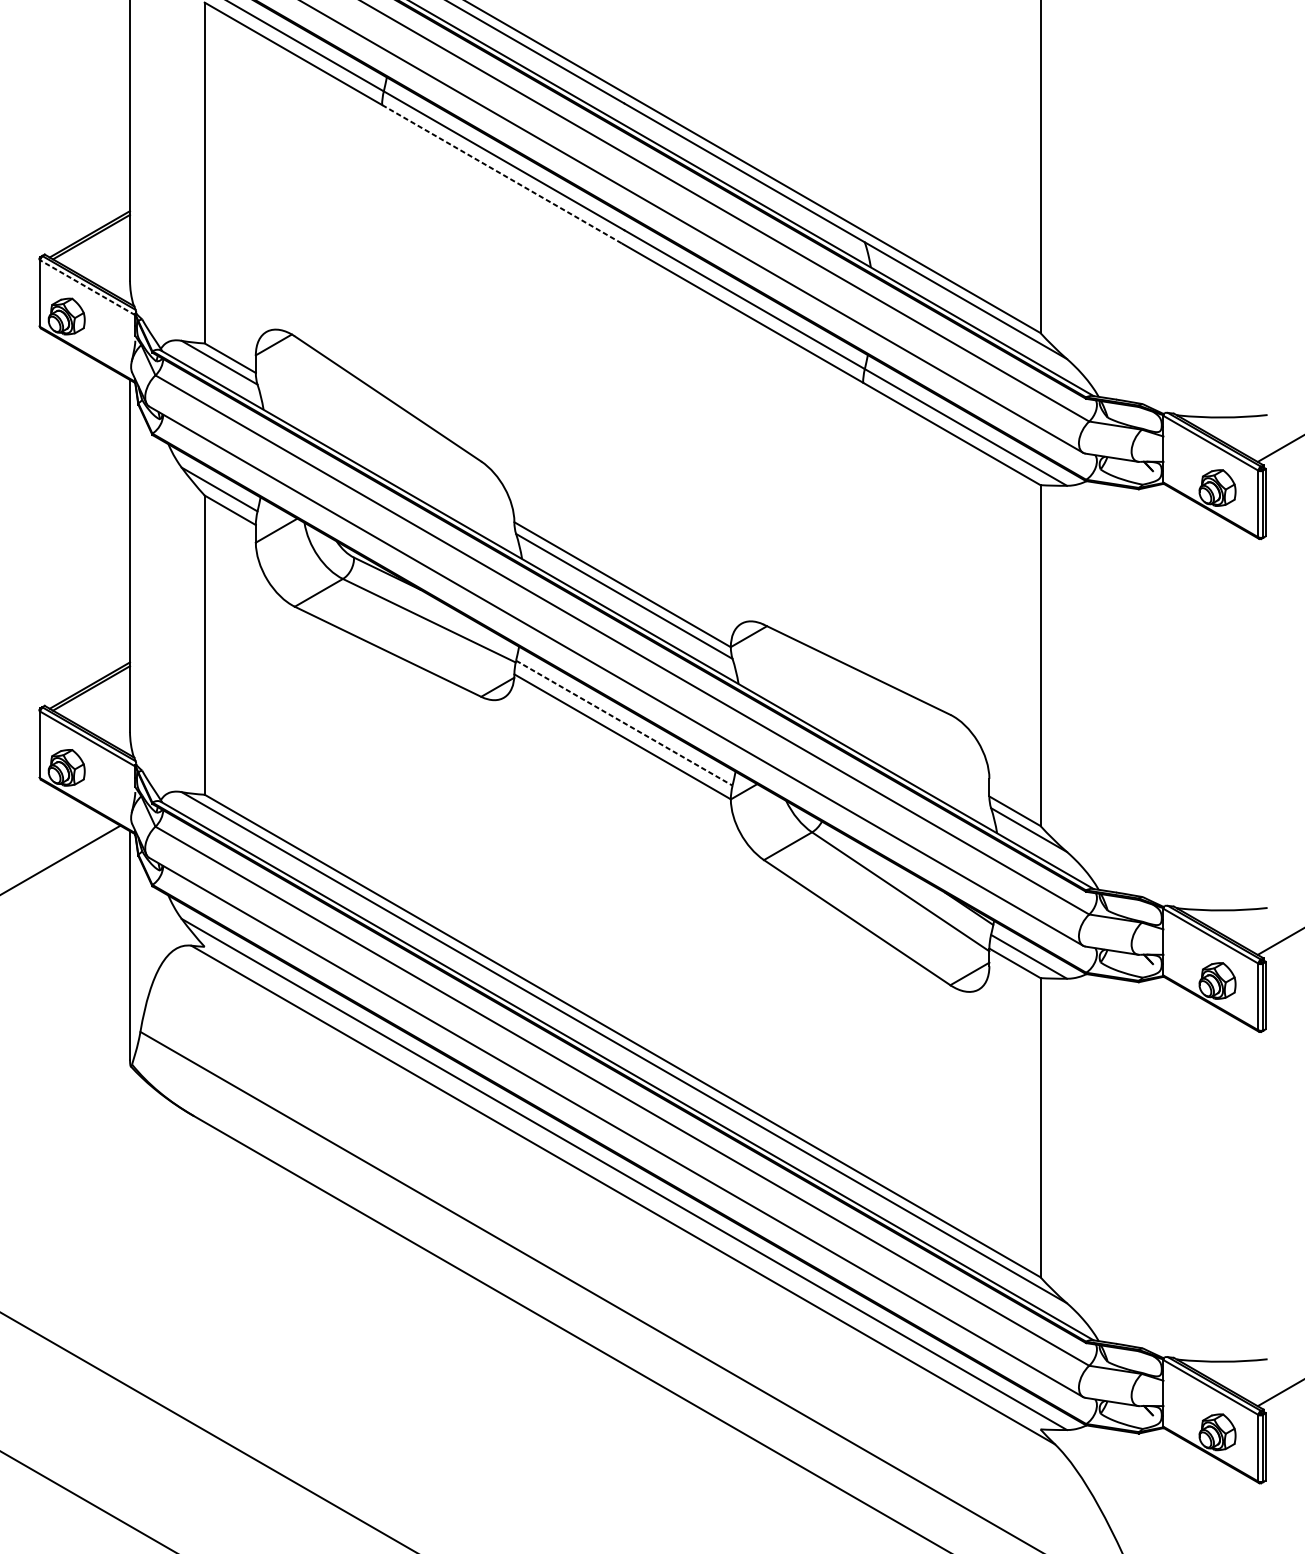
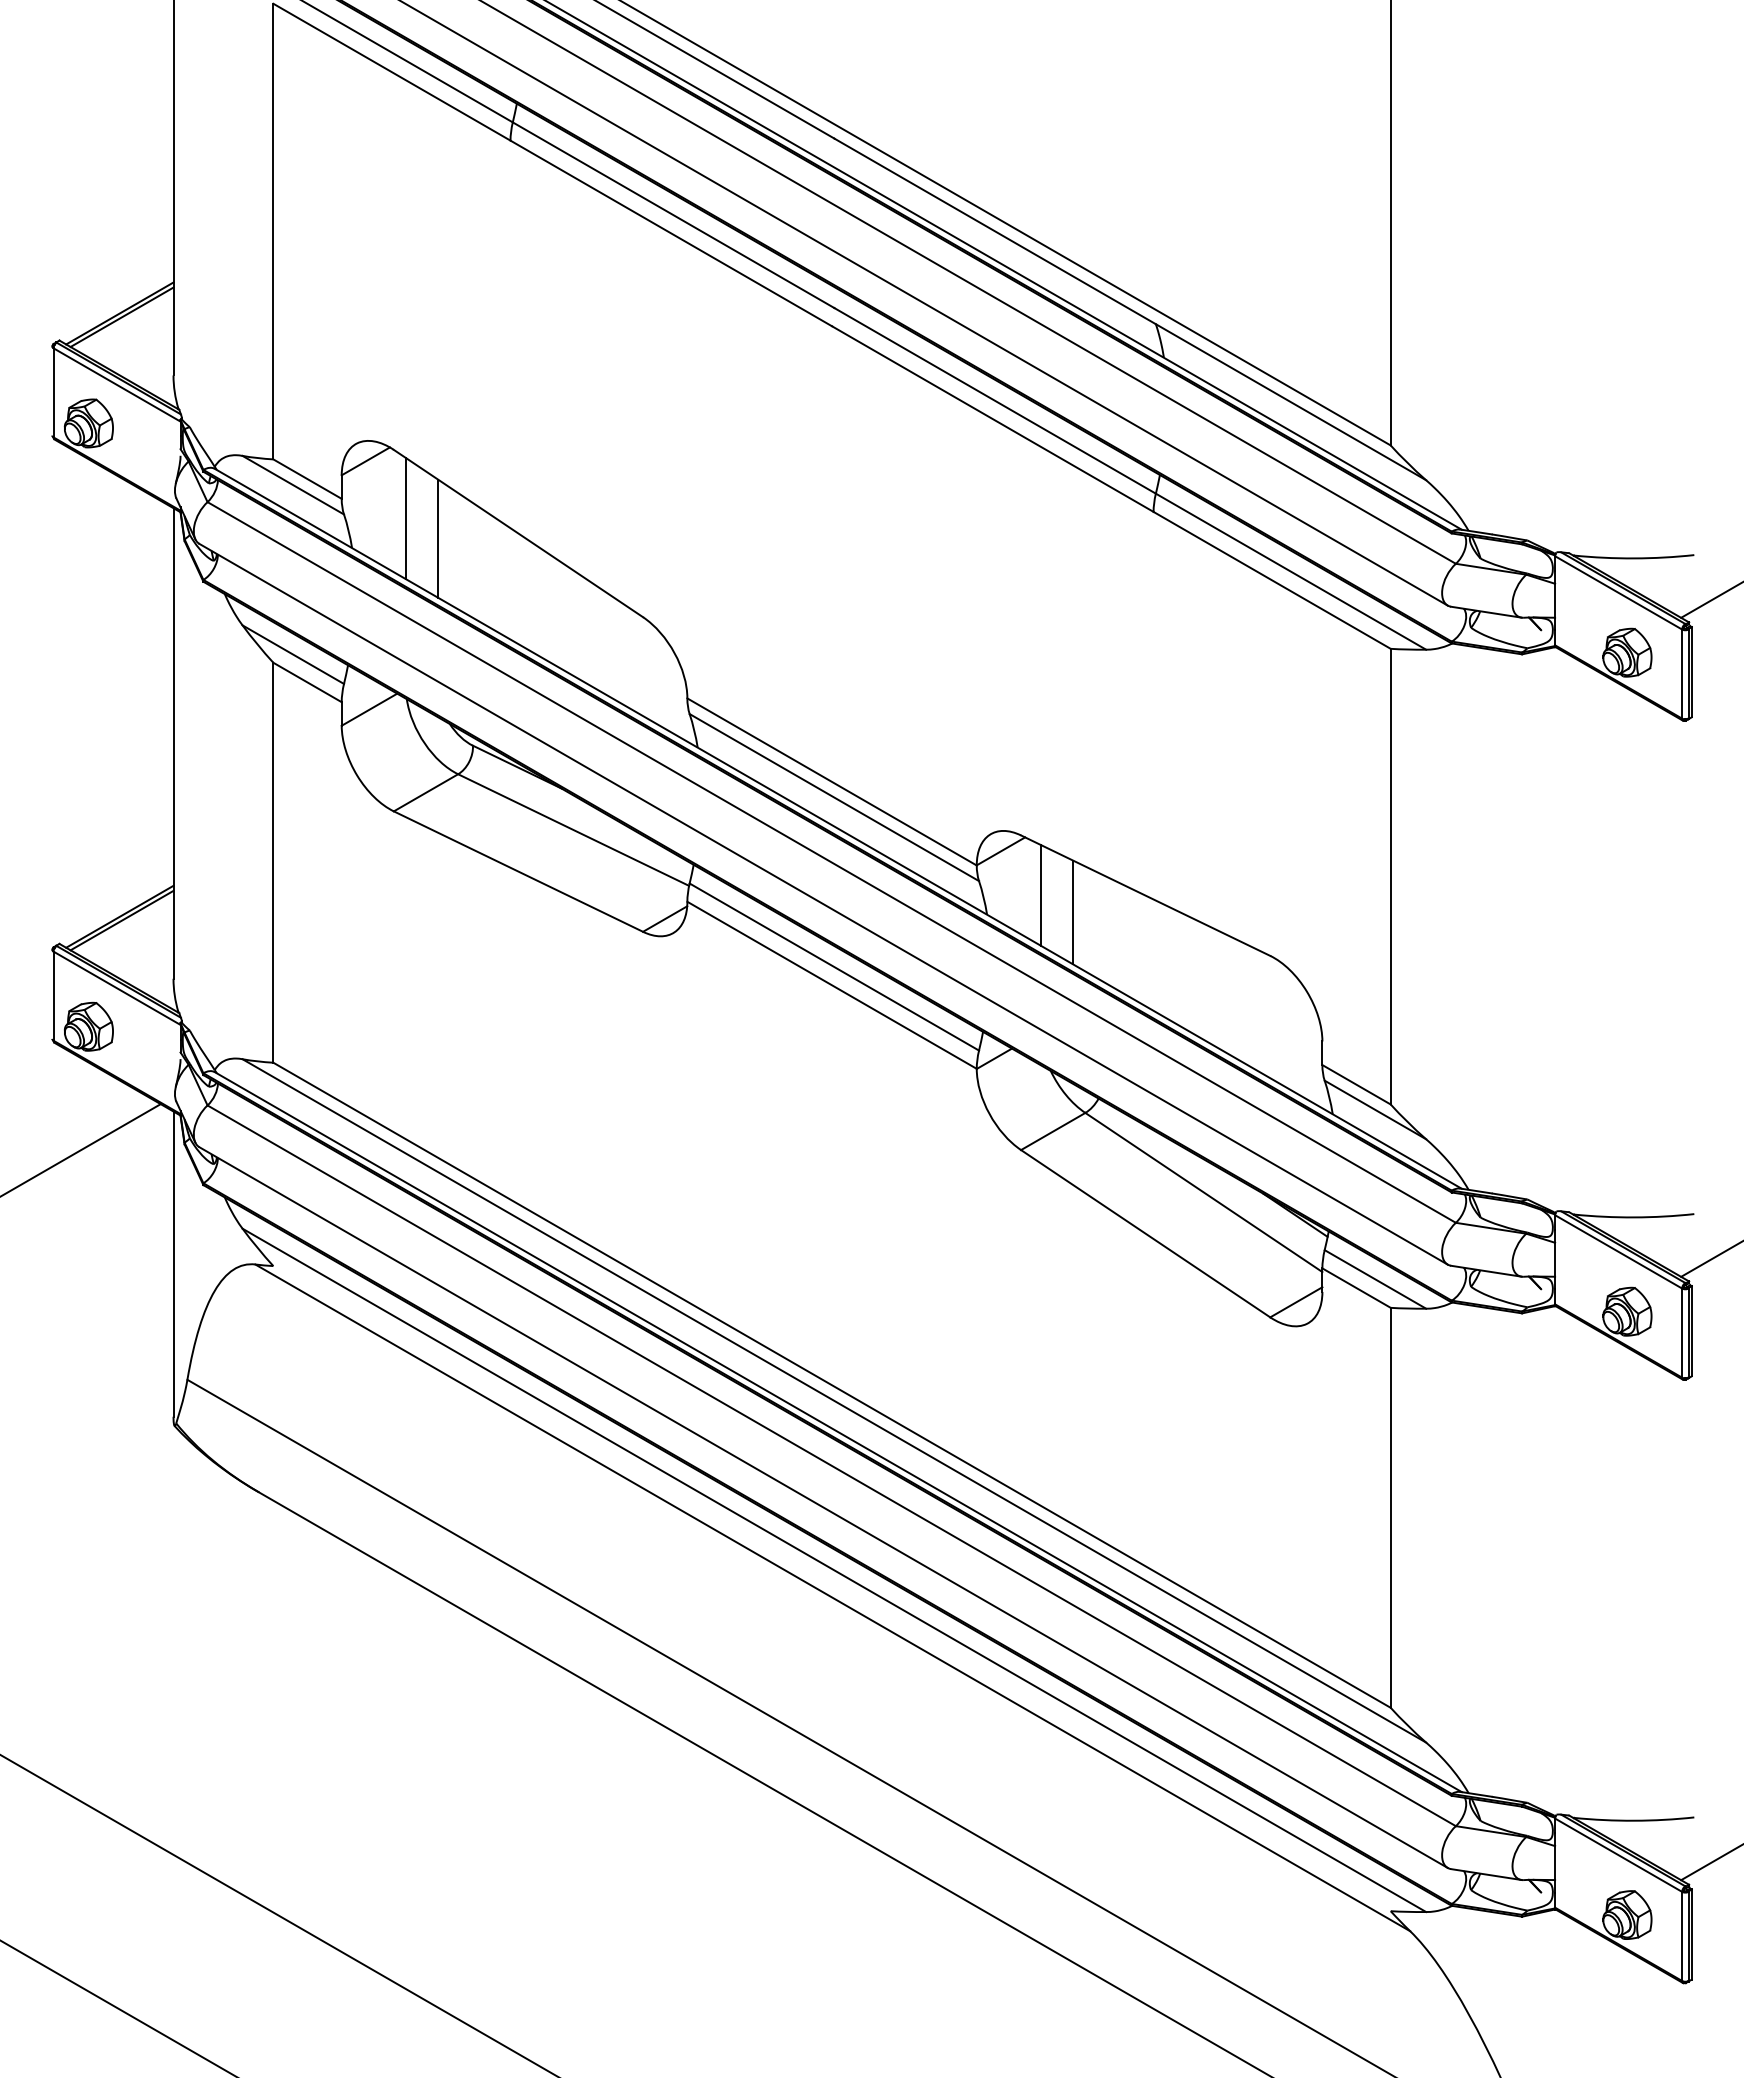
line: (502, 174) -> (671, 233), dashed -> solid
line: (87, 287) -> (116, 384), dashed -> solid
line: (304, 387) -> (406, 518), added
line: (328, 402) -> (438, 538), added
line: (779, 669) -> (1041, 895), added
line: (803, 682) -> (1073, 912), added
line: (624, 723) -> (834, 967), dashed -> solid

